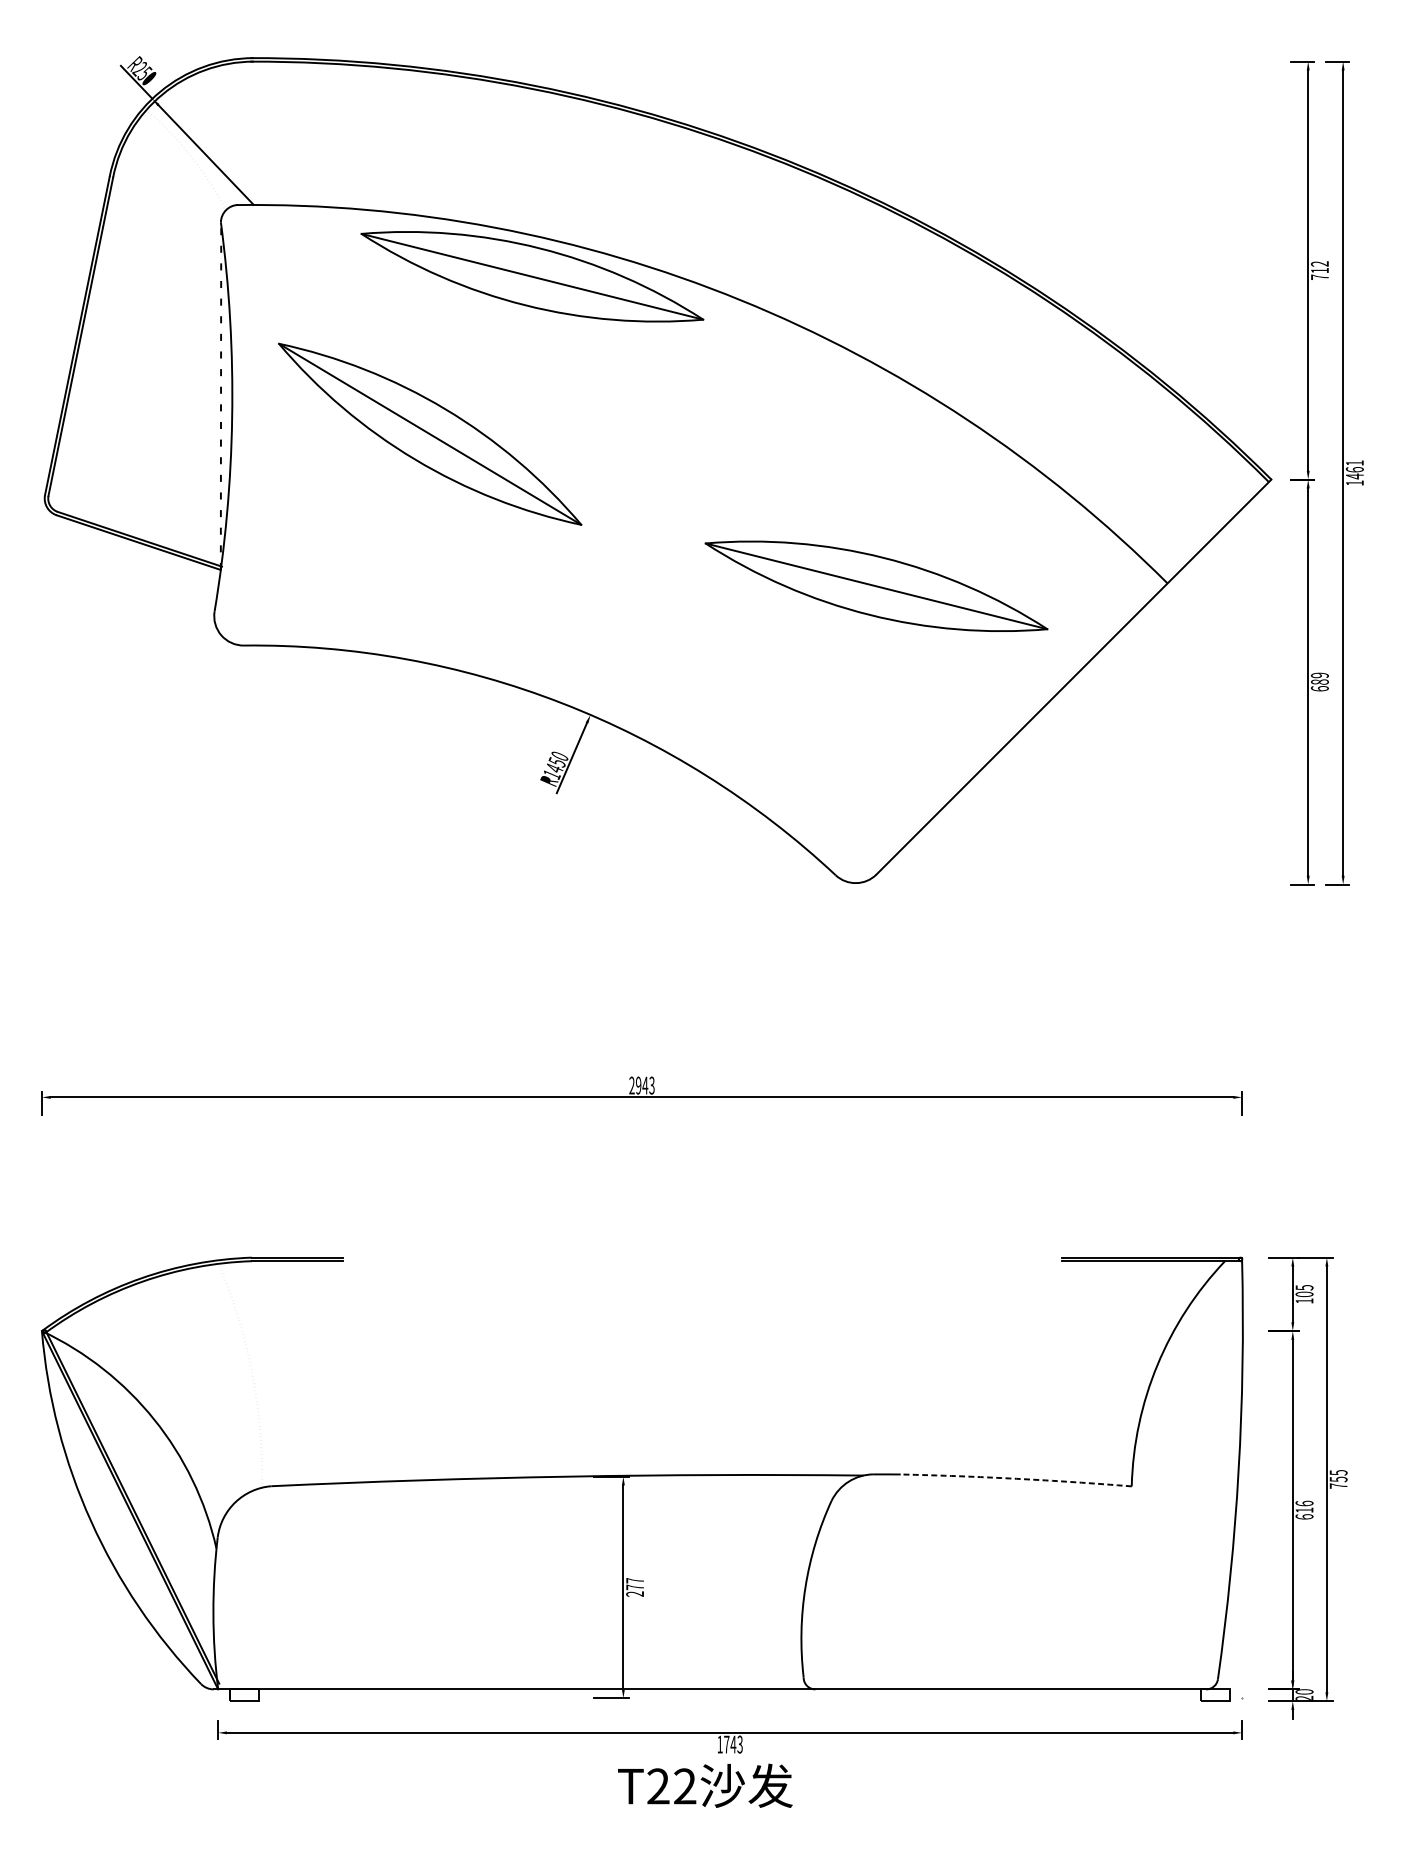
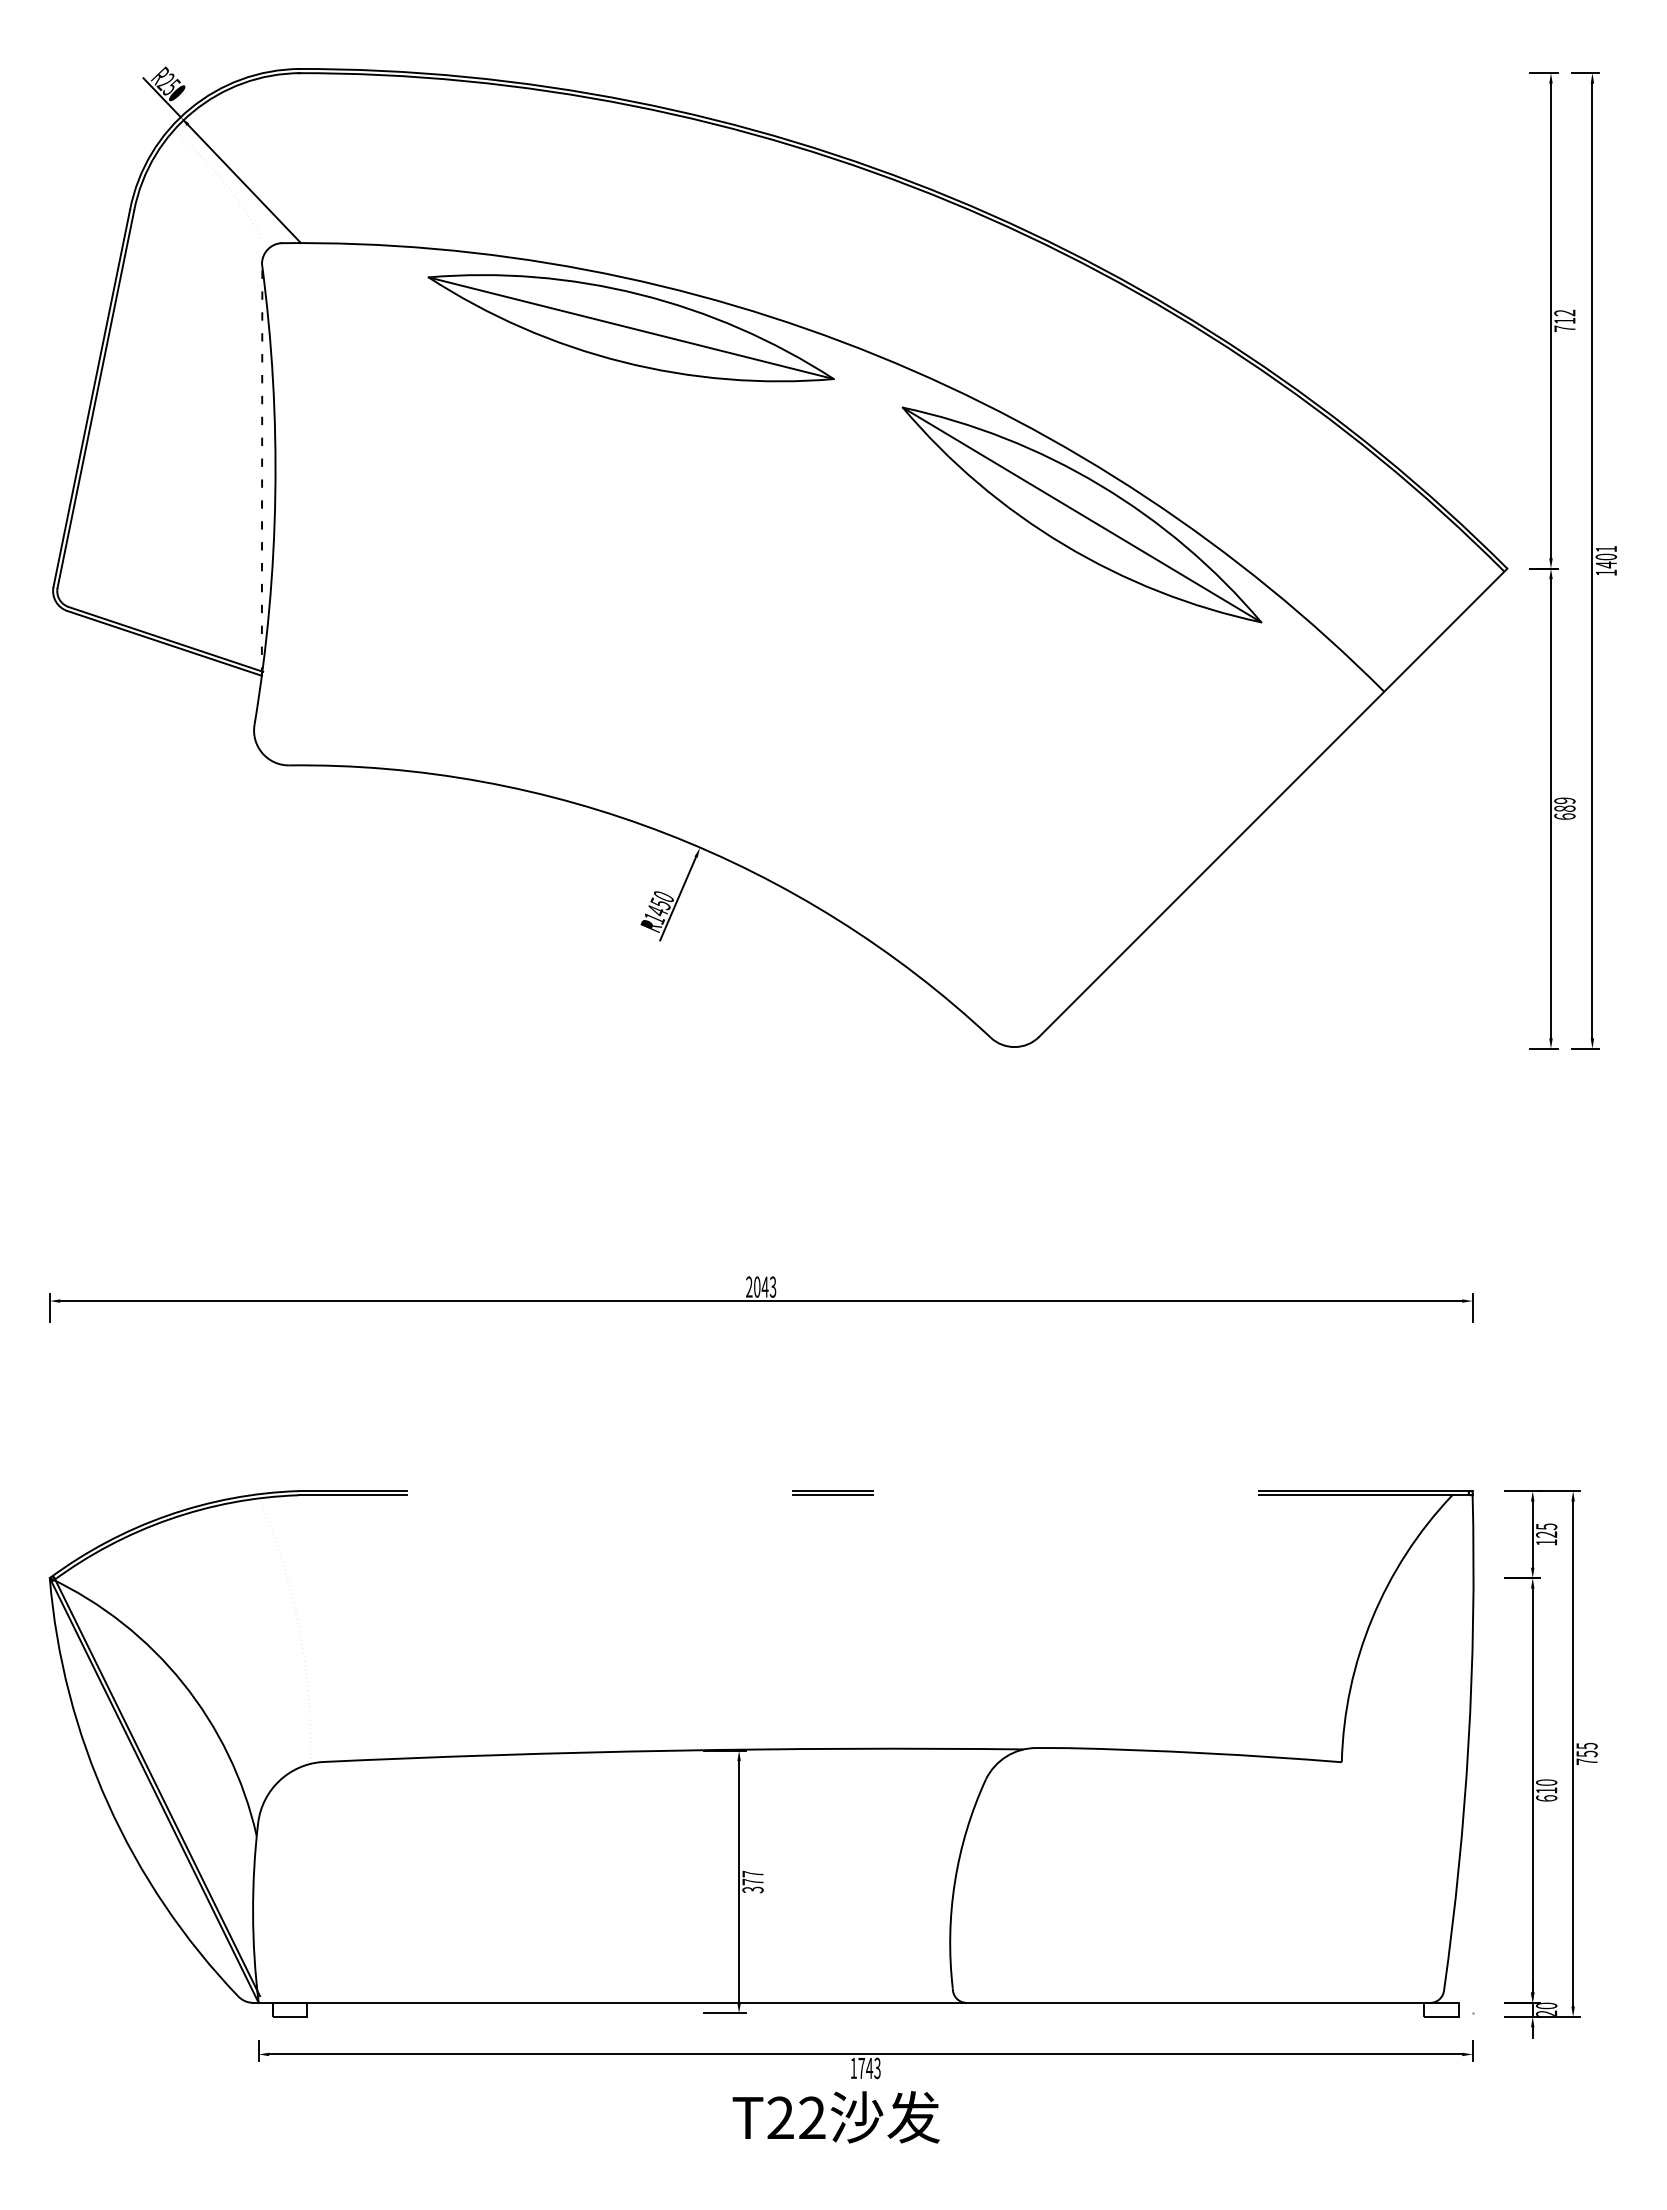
part: (429, 433) -> (1081, 514), moved
text: (1354, 469) -> (1605, 556), 1461 -> 1401
part: (875, 586) -> (1038, 695), removed
text: (638, 1085) -> (757, 1286), 2943 -> 2043
part: (702, 1258) -> (832, 1492), added
text: (1304, 1294) -> (1546, 1534), 105 -> 125
arc: (1015, 1479) -> (1204, 1753), dashed -> solid
text: (1304, 1503) -> (1546, 1782), 616 -> 610
text: (635, 1593) -> (753, 1889), 277 -> 377

